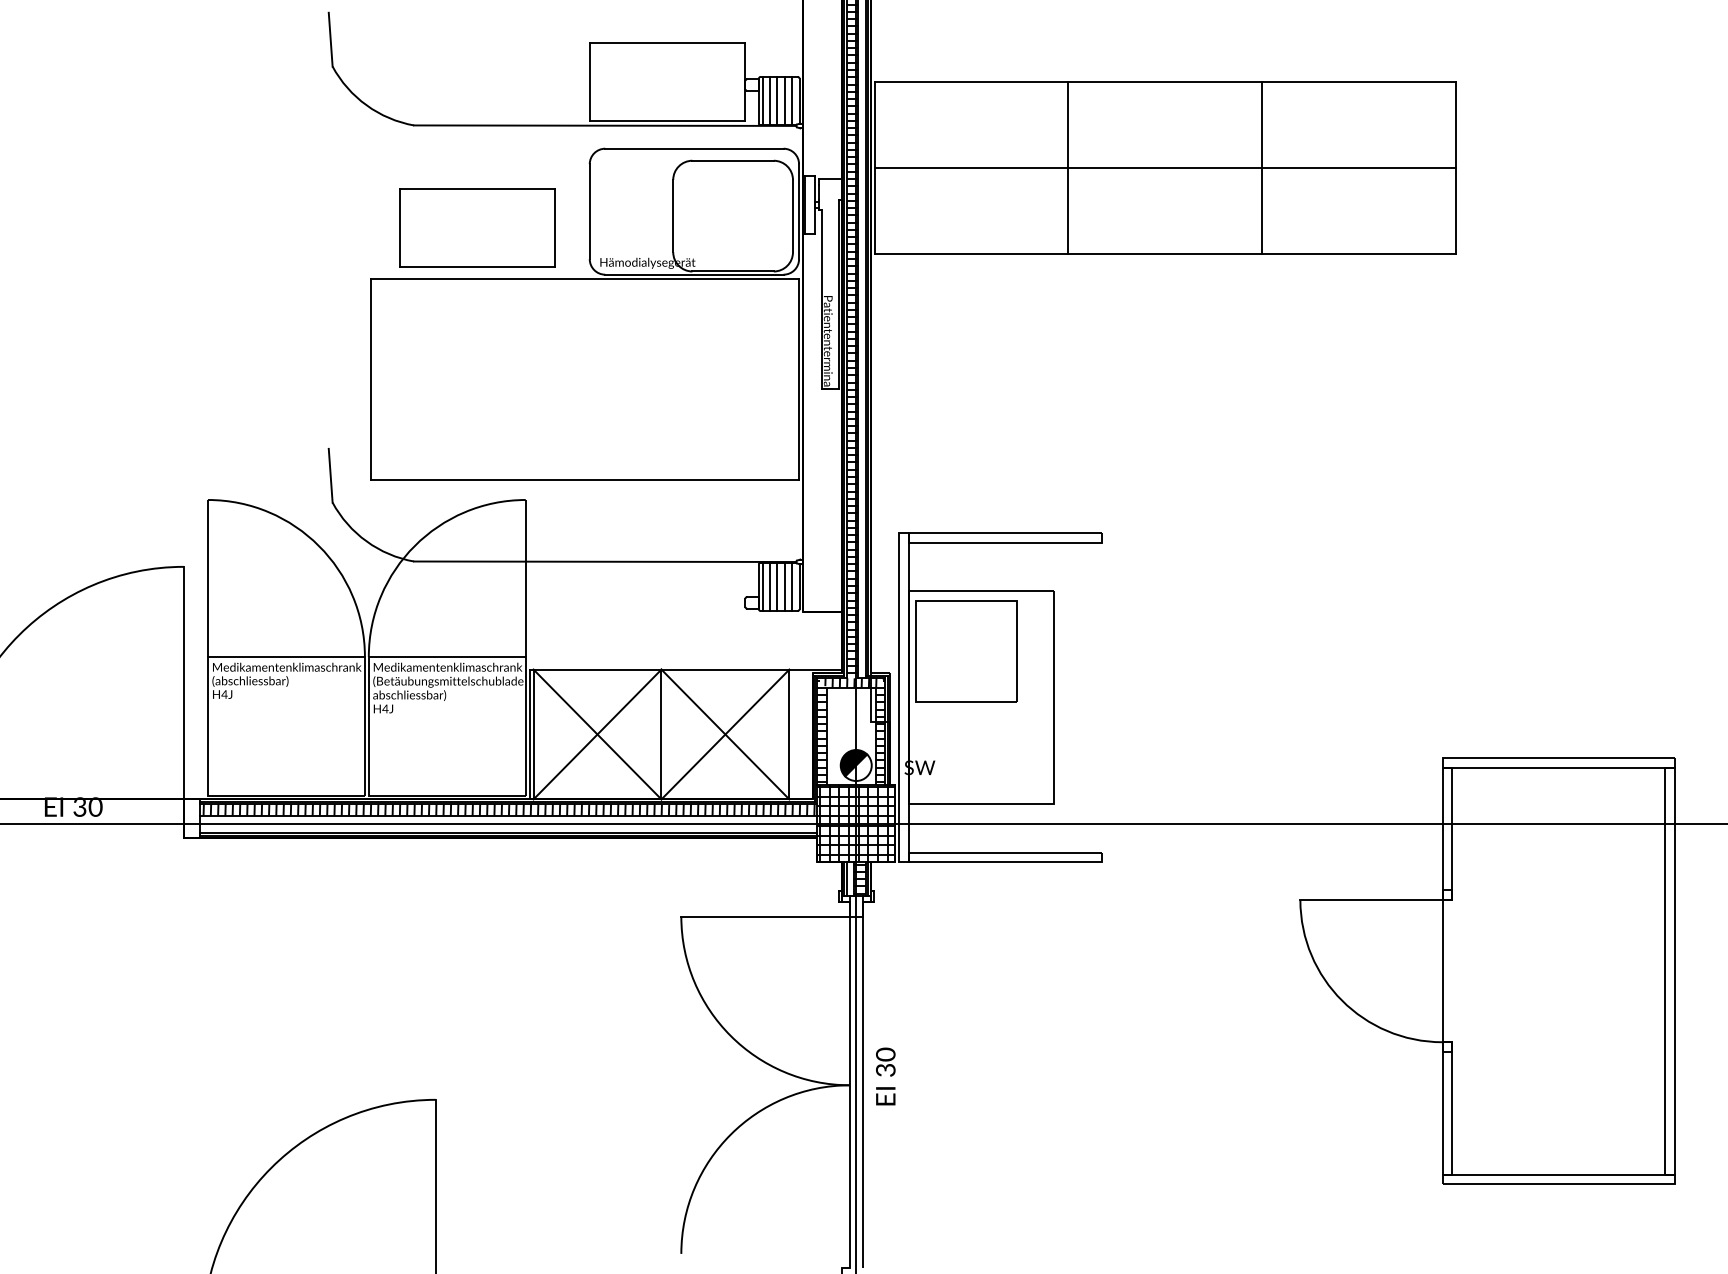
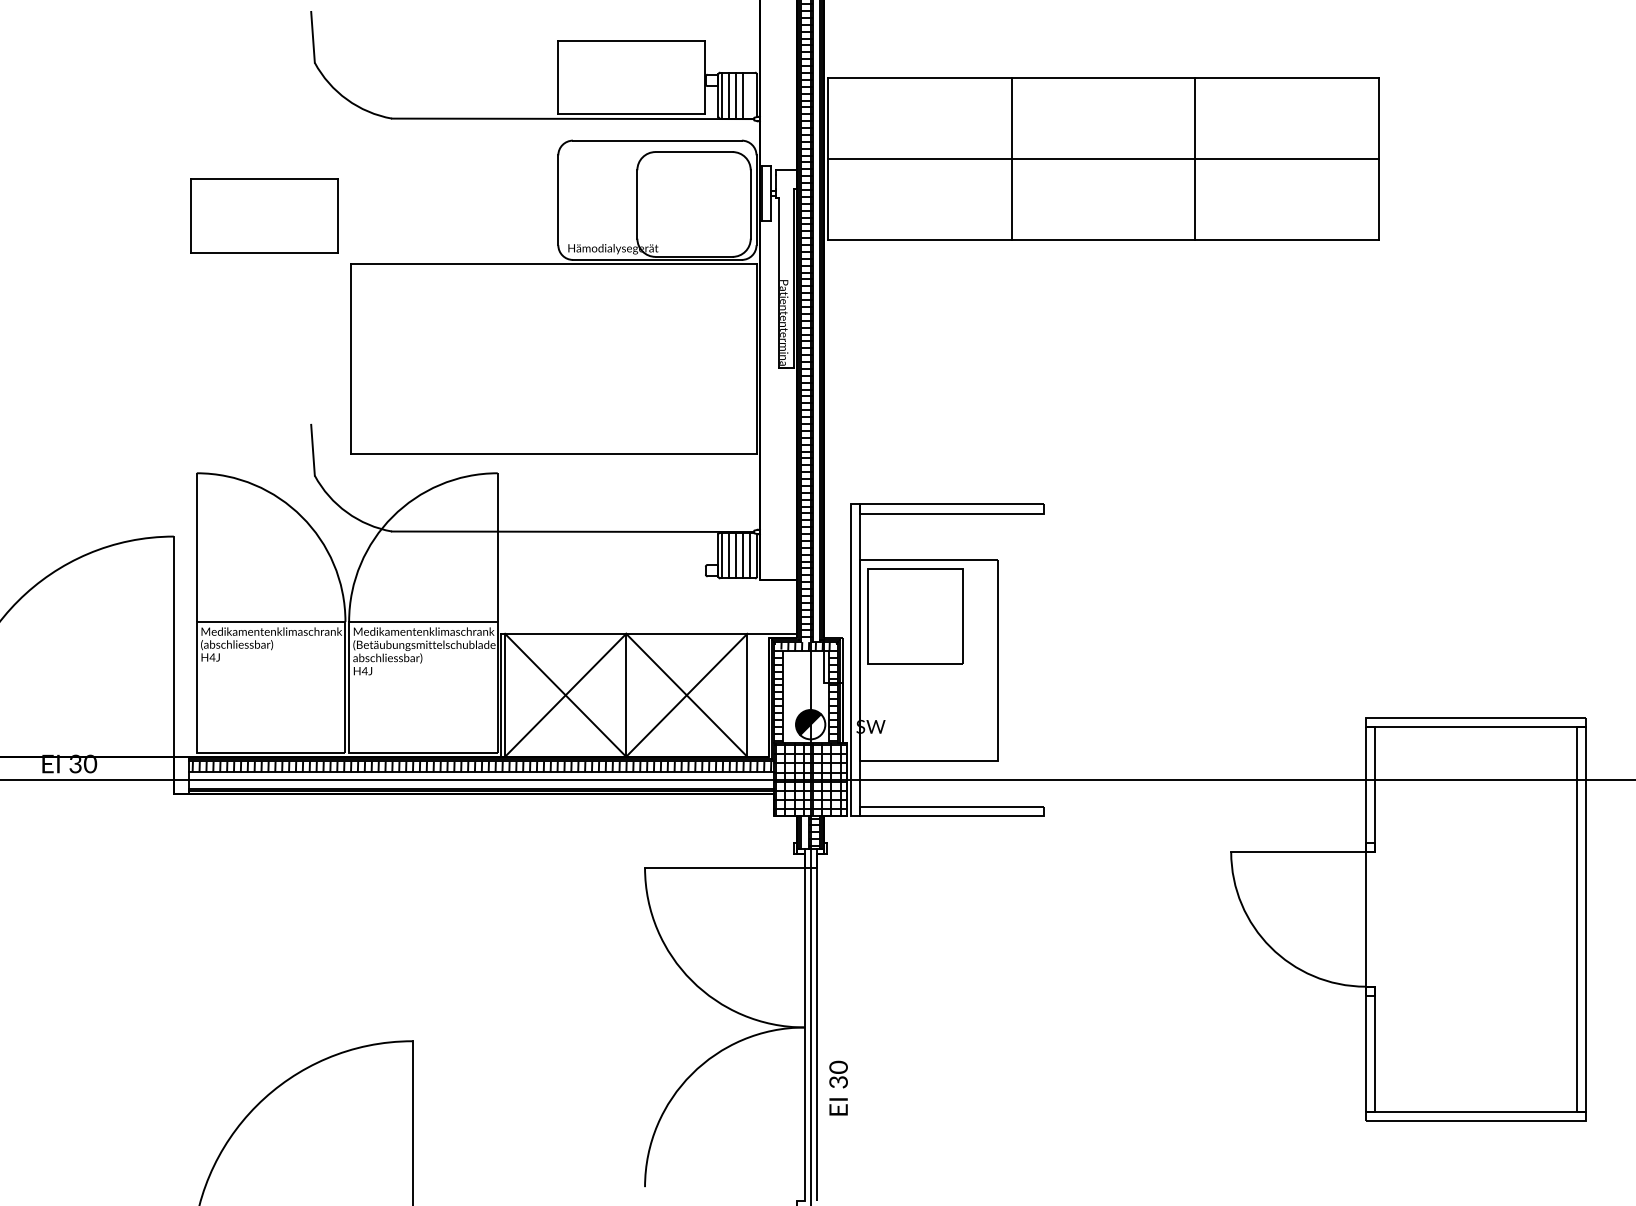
line: (791, 101) -> (749, 95), removed
part: (476, 227) -> (264, 215), moved
text: (885, 1075) -> (838, 1087), moved

